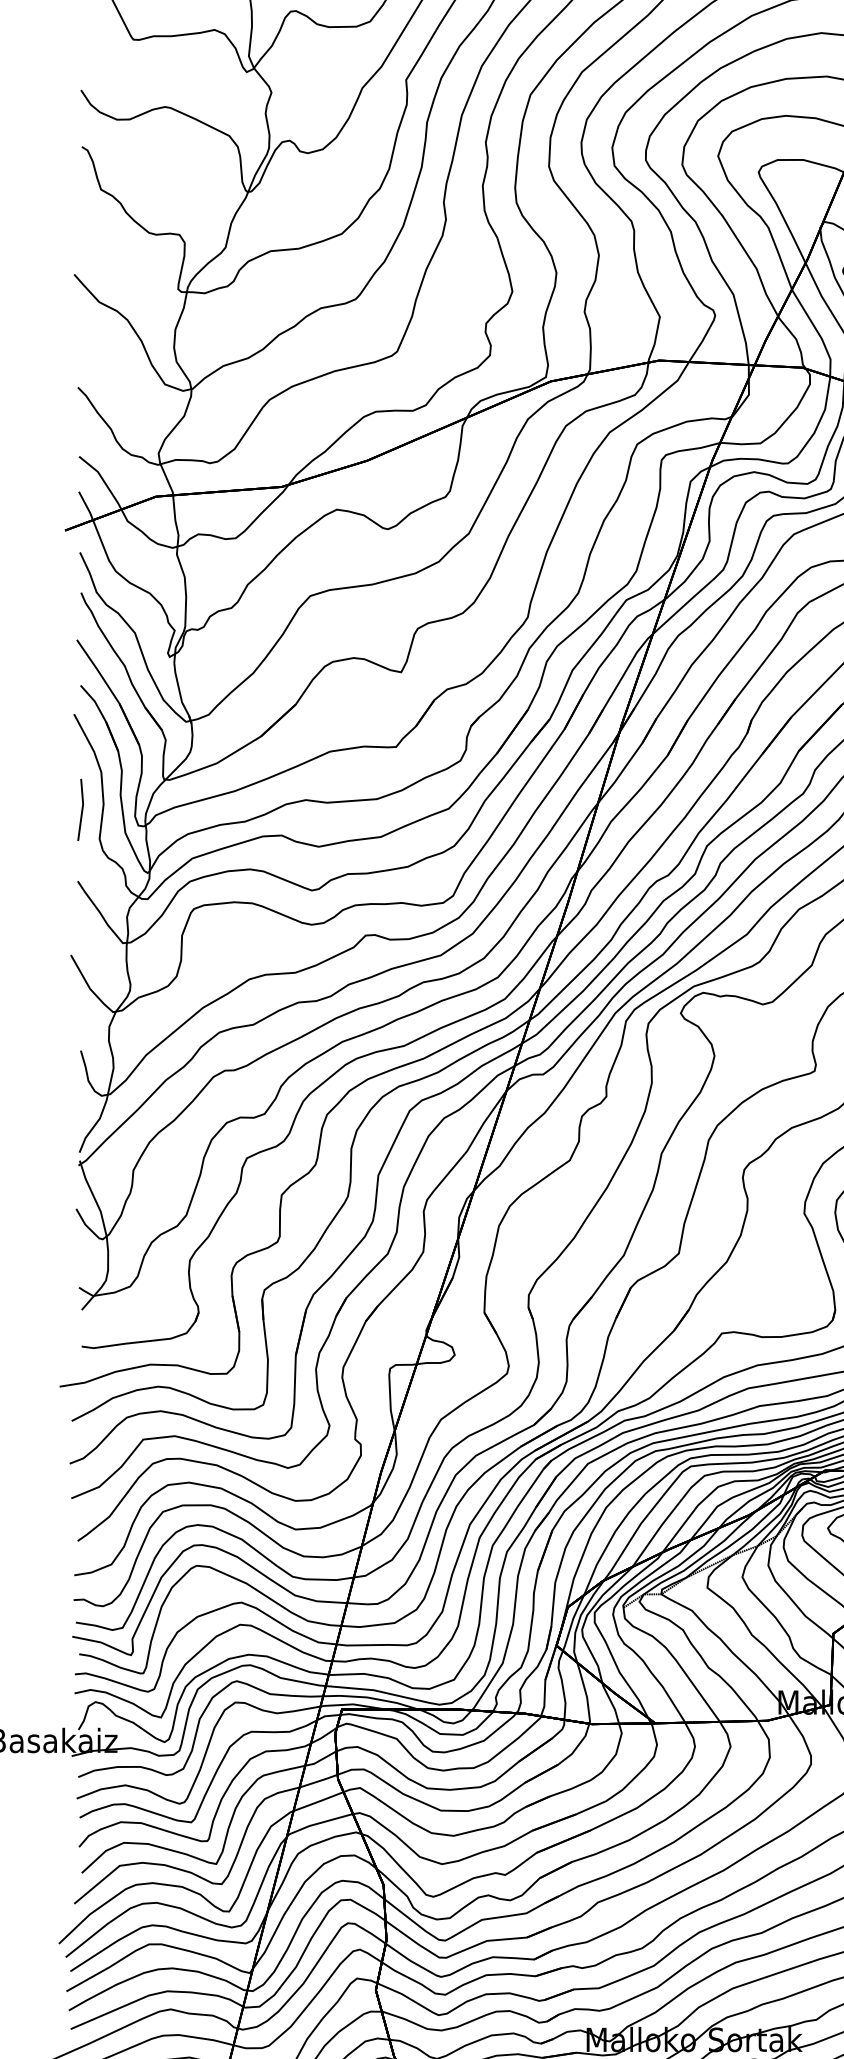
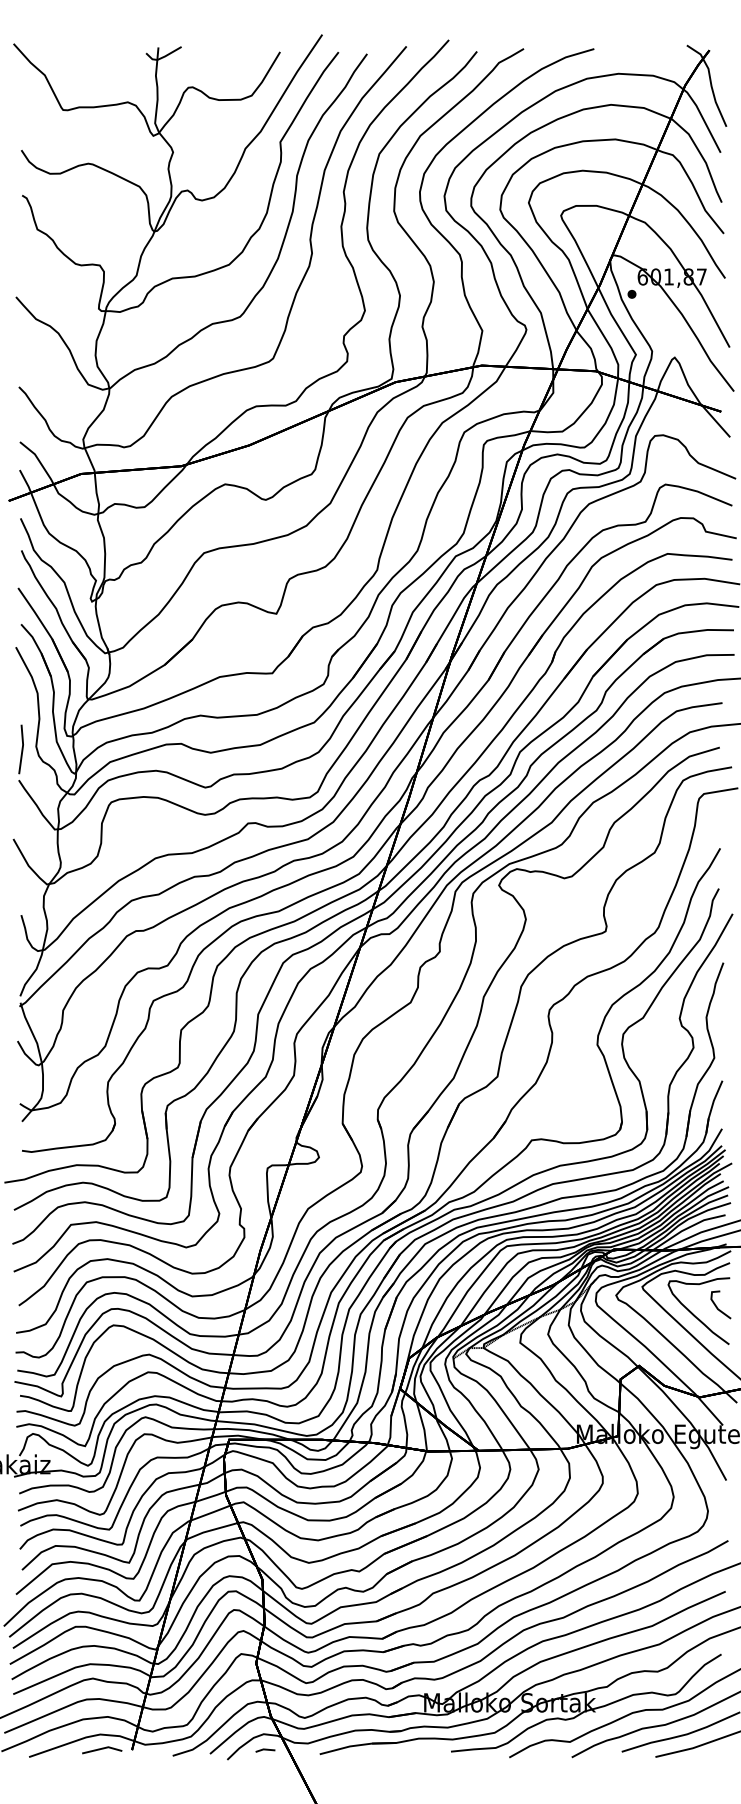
line: (81, 810) -> (21, 749), moved

